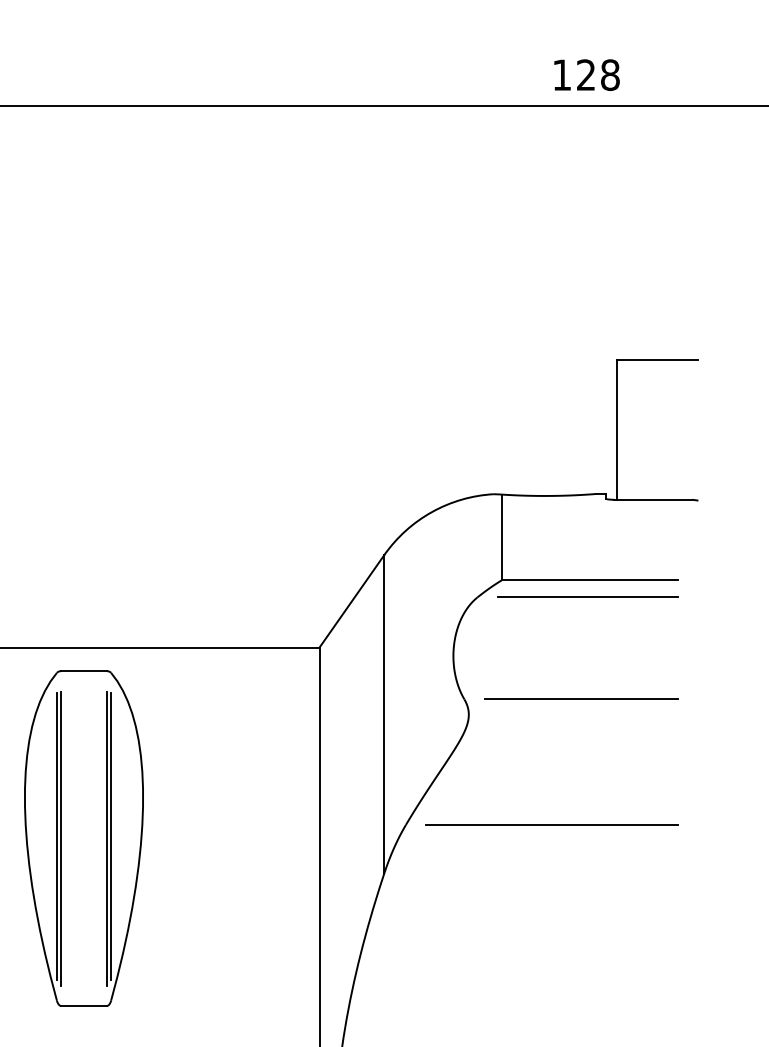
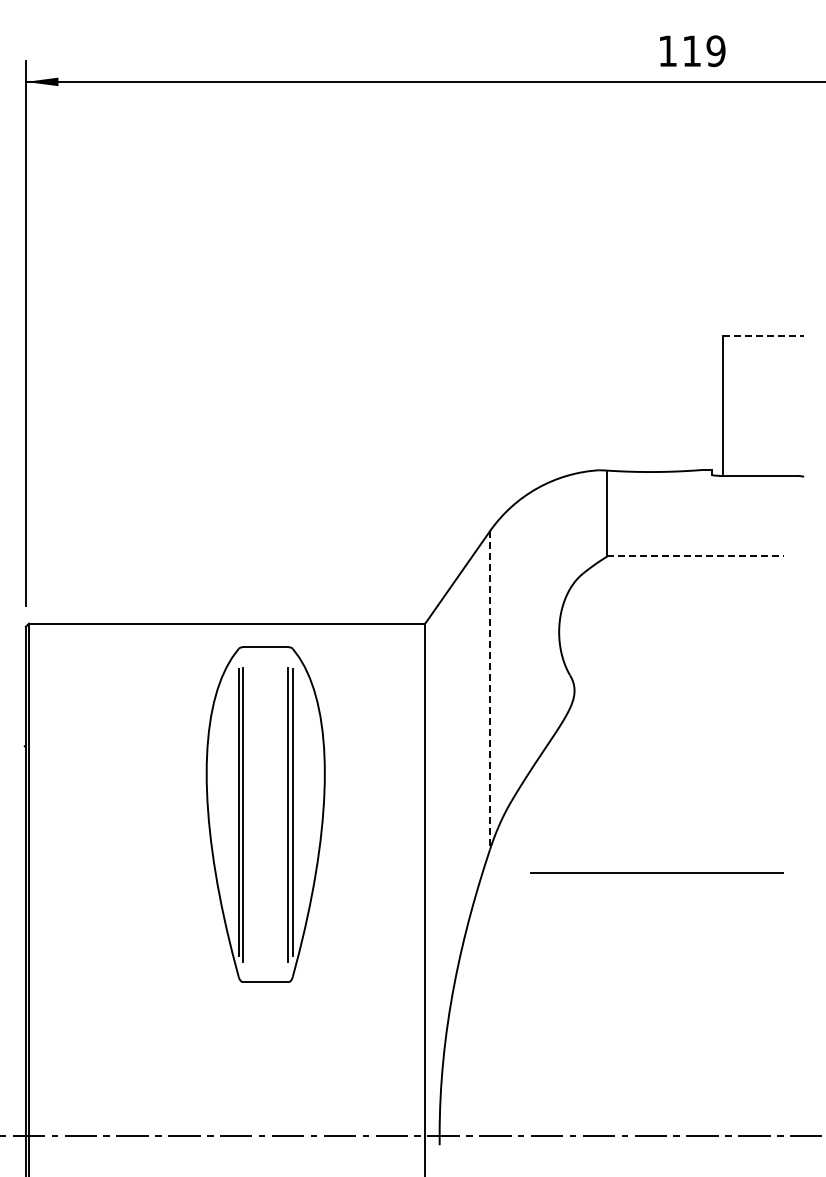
text: (597, 75) -> (703, 51), 128 -> 119
line: (657, 359) -> (763, 335), solid -> dashed
line: (590, 580) -> (696, 556), solid -> dashed
line: (587, 597) -> (693, 573), removed
line: (580, 699) -> (686, 675), removed
line: (384, 714) -> (490, 690), solid -> dashed
line: (551, 824) -> (656, 872), moved
part: (83, 838) -> (265, 814), moved

